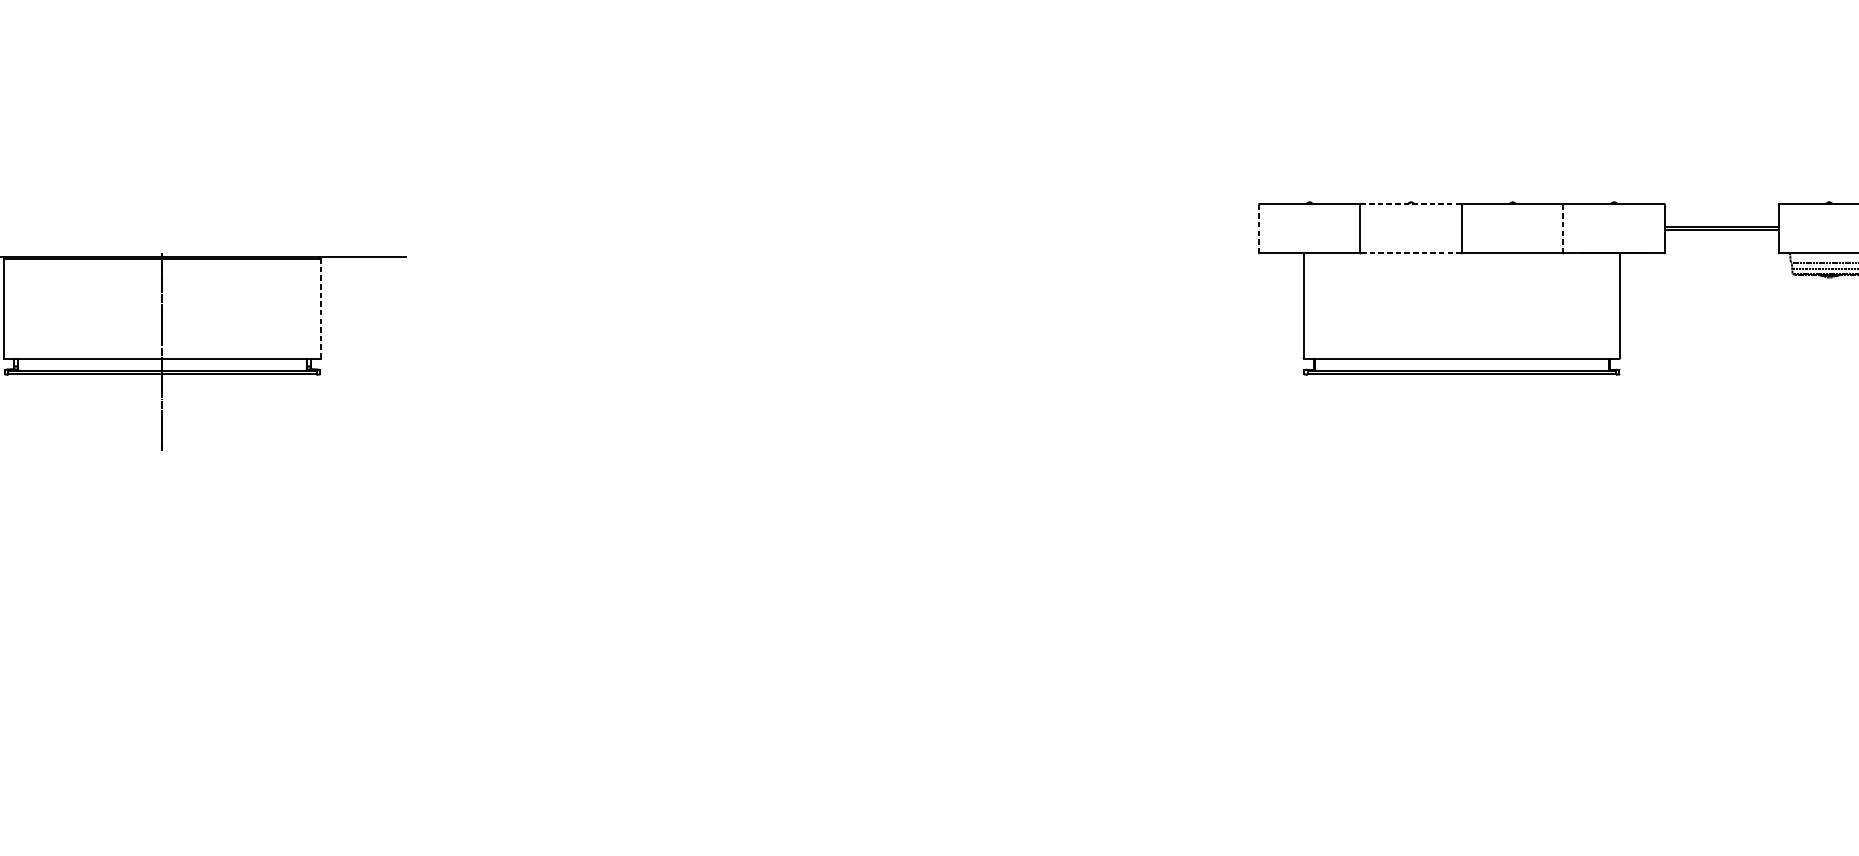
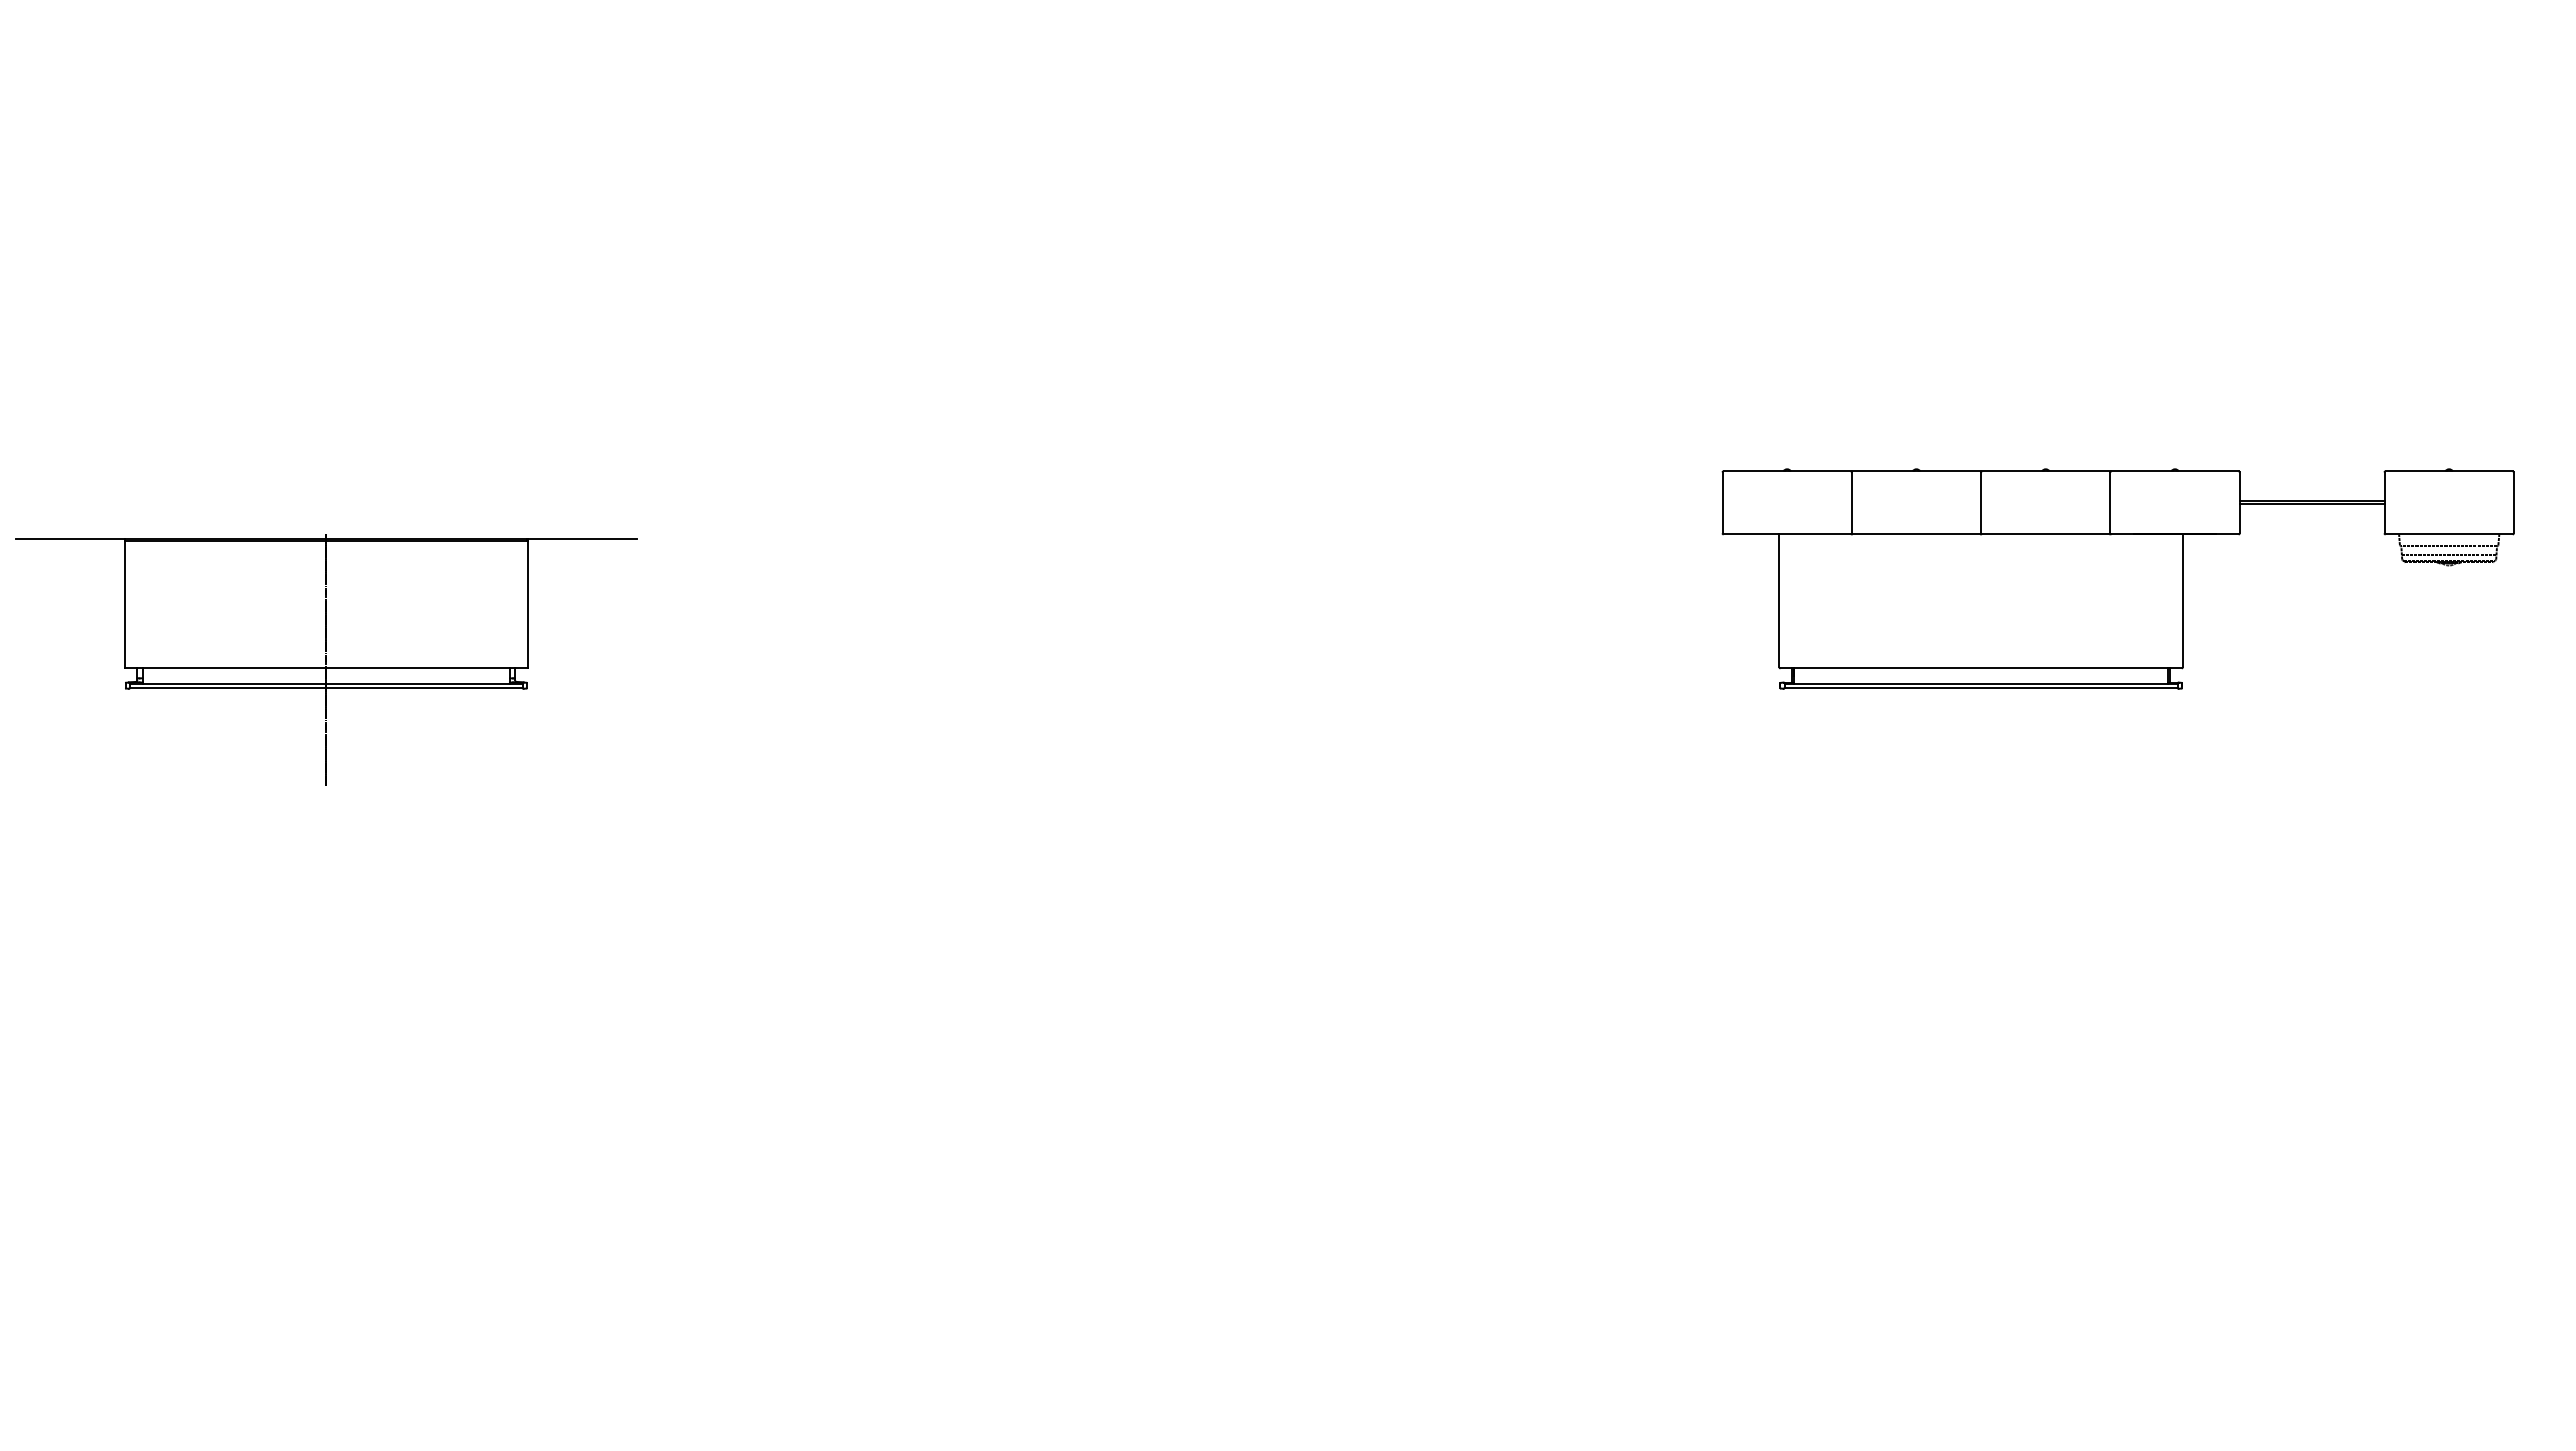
line: (1411, 204) -> (1916, 471), dashed -> solid
line: (1258, 228) -> (1722, 502), dashed -> solid
line: (1563, 228) -> (2110, 502), dashed -> solid
line: (1411, 253) -> (1916, 534), dashed -> solid
line: (320, 307) -> (527, 603), dashed -> solid

